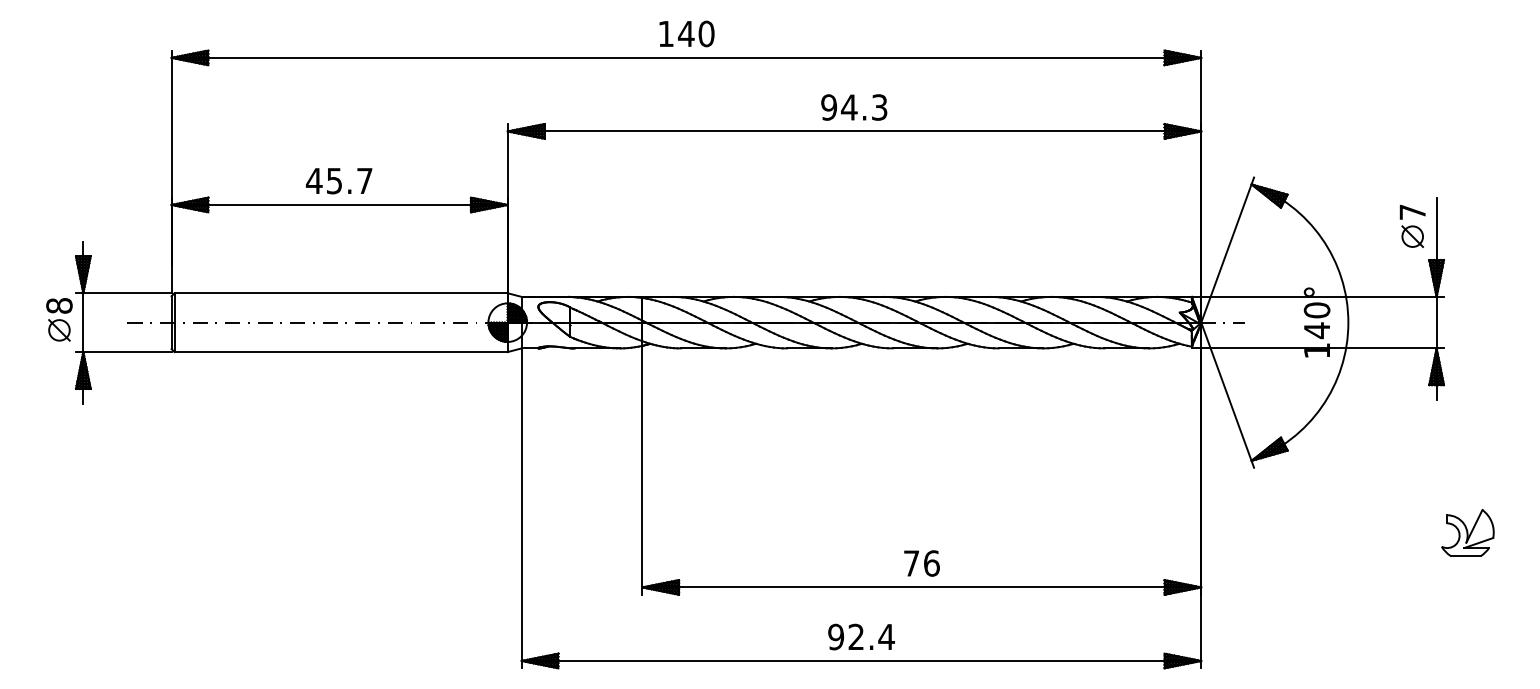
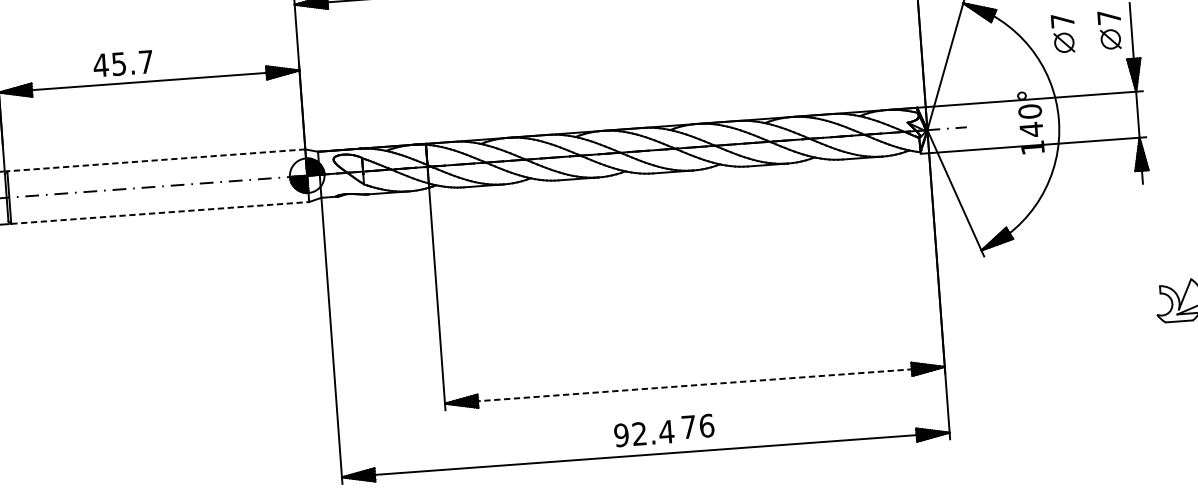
text: (338, 181) -> (122, 64), moved
part: (1360, 225) -> (1063, 32), added
line: (341, 293) -> (156, 160), solid -> dashed
line: (341, 352) -> (160, 213), solid -> dashed
text: (921, 563) -> (697, 426), moved
line: (922, 587) -> (695, 385), solid -> dashed

